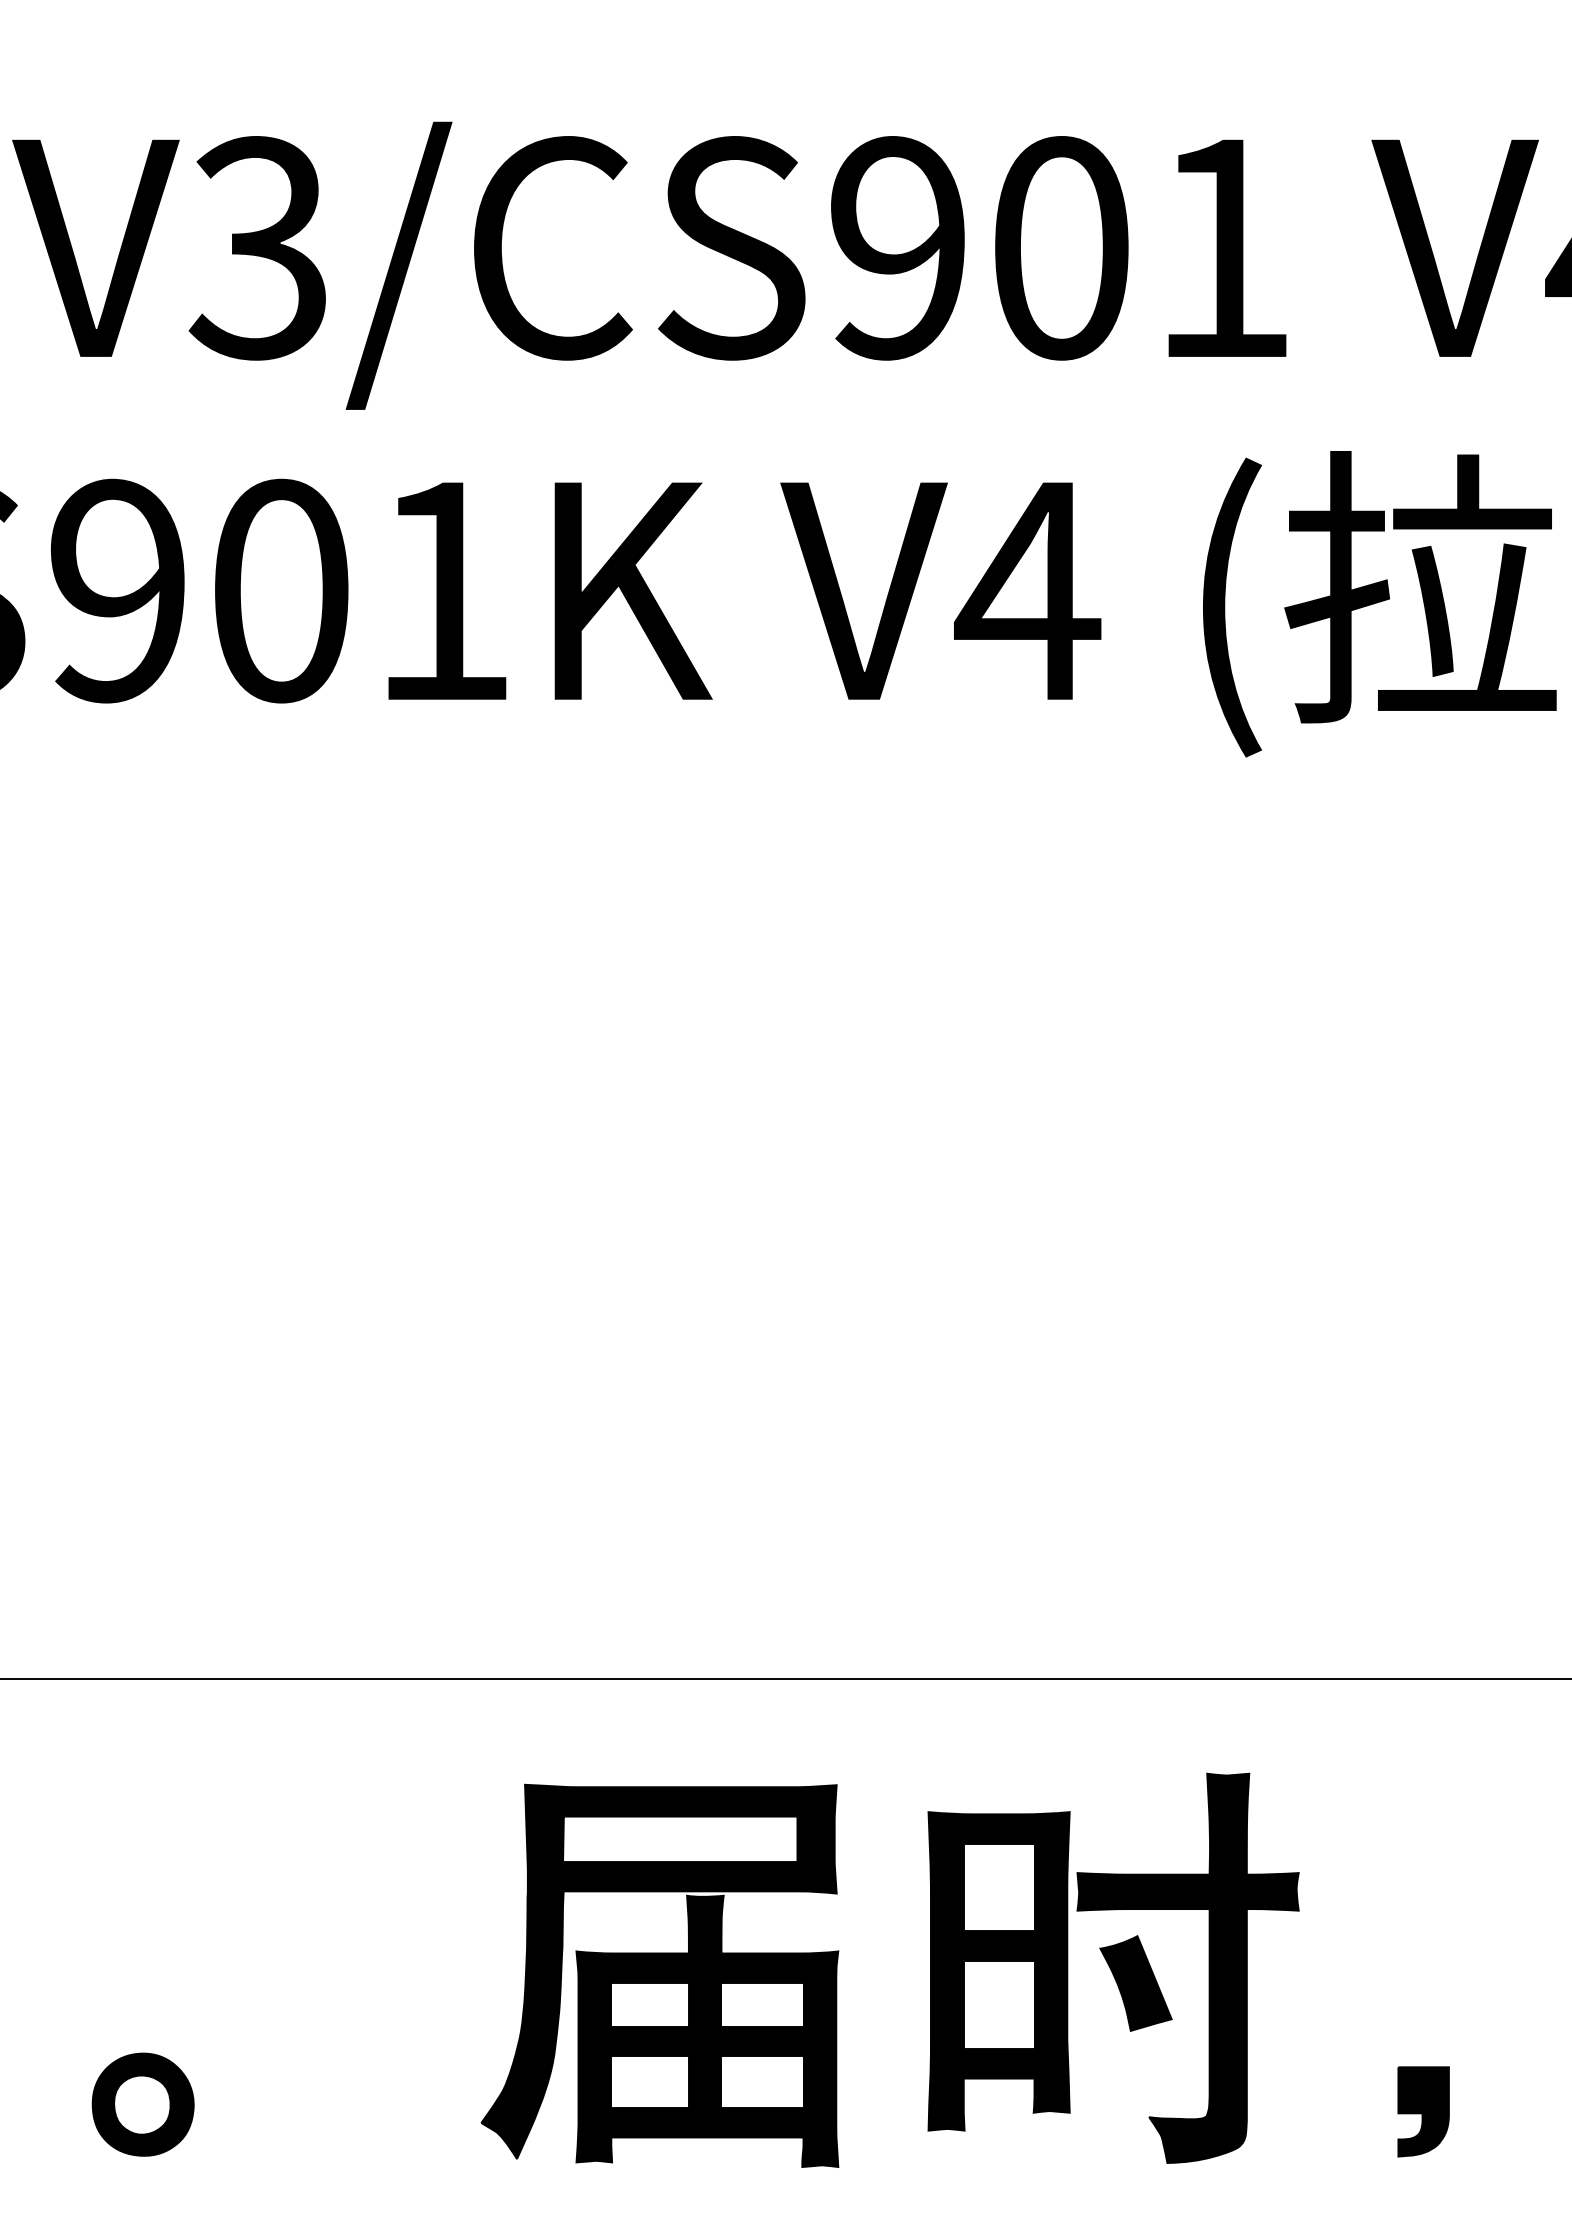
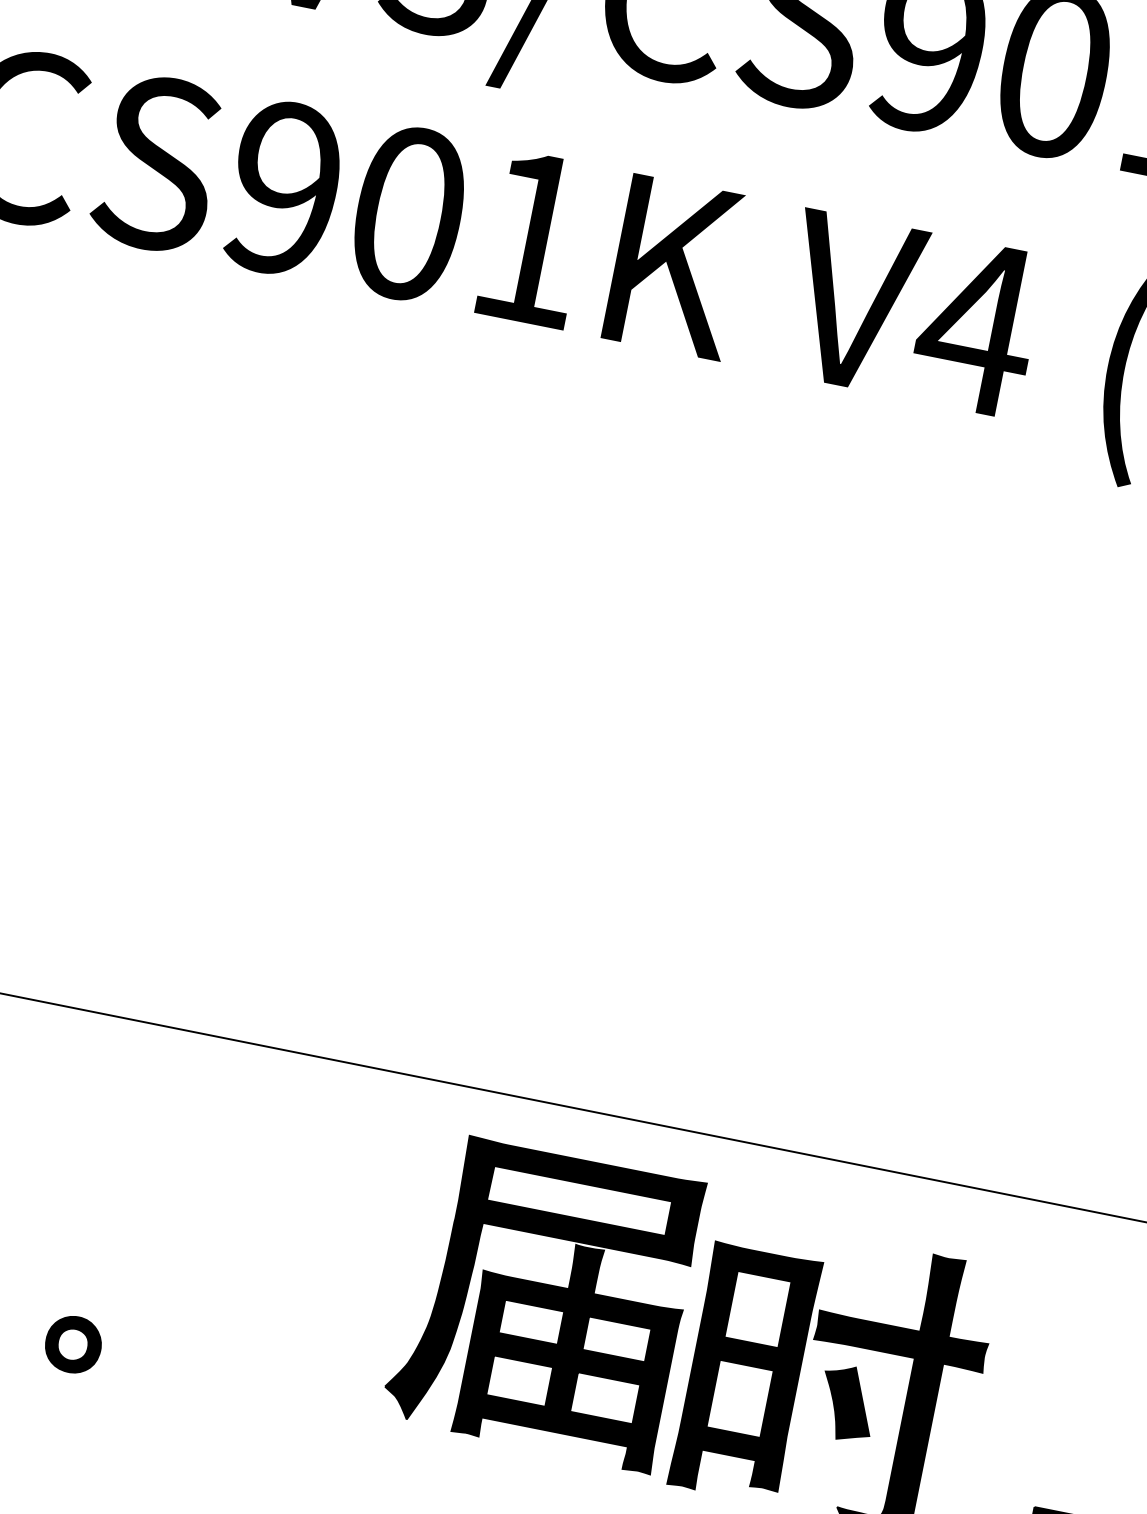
part: (659, 1975) -> (543, 1301), moved
part: (142, 2104) -> (73, 1344), size x0.7

